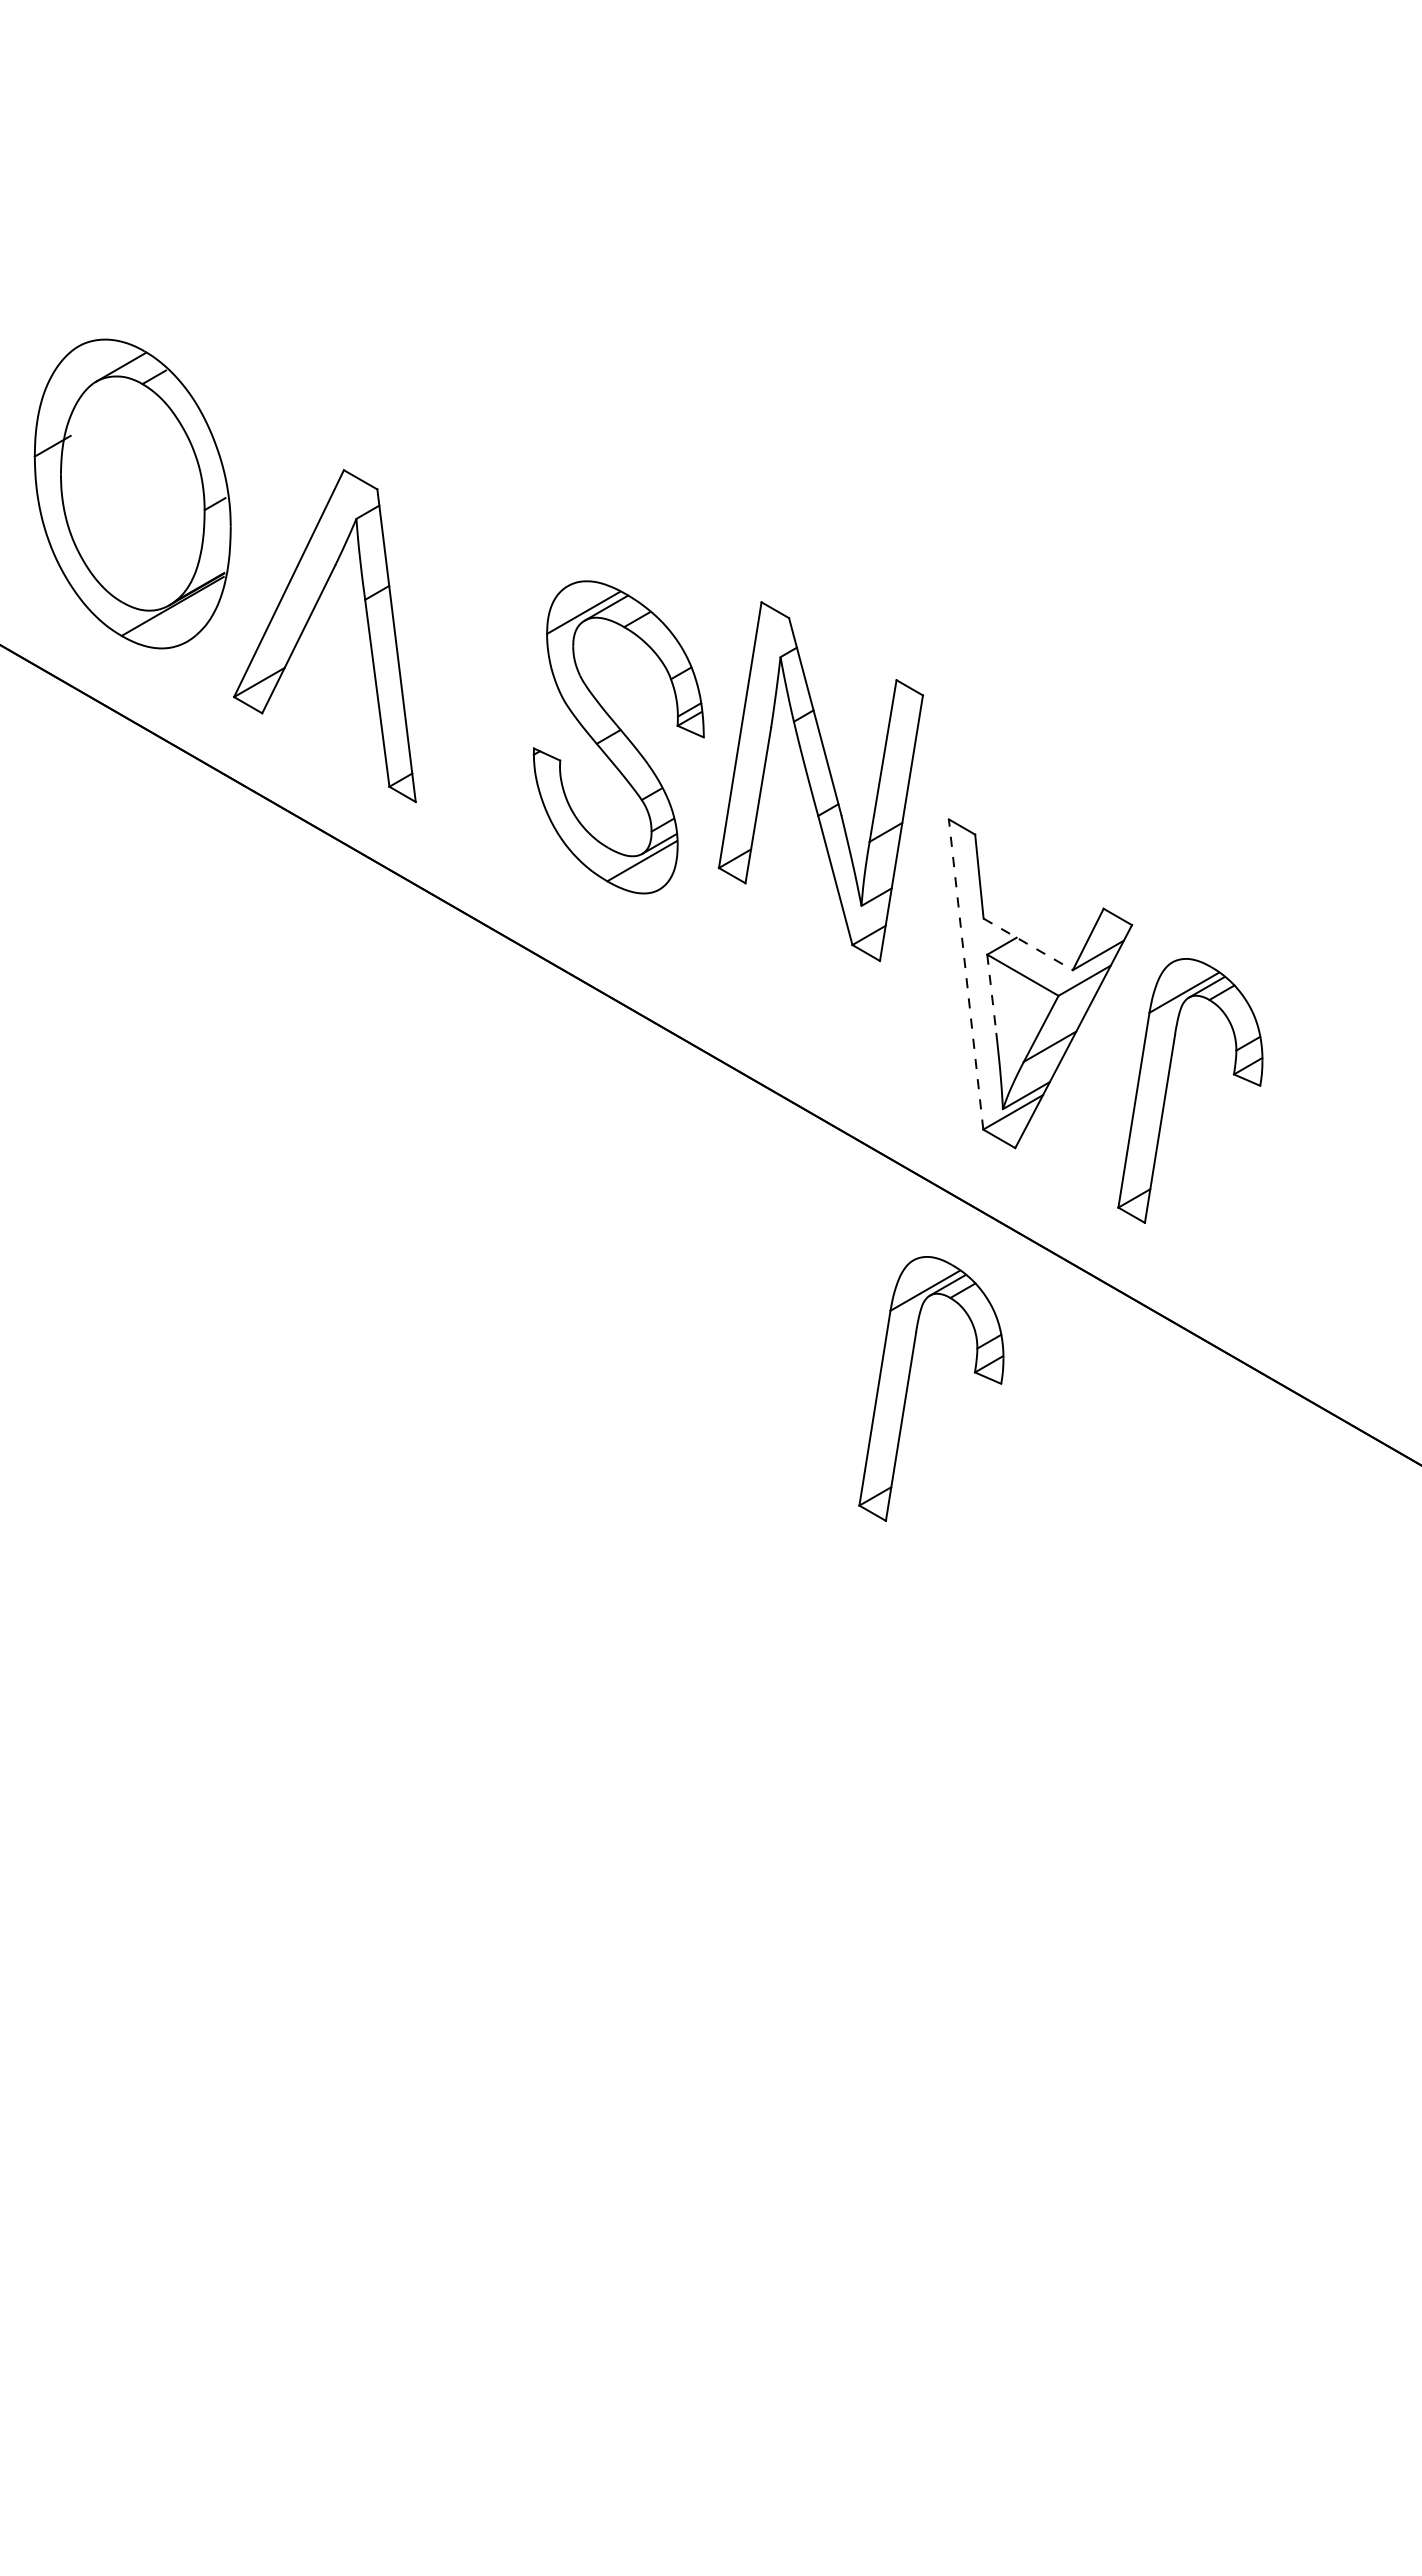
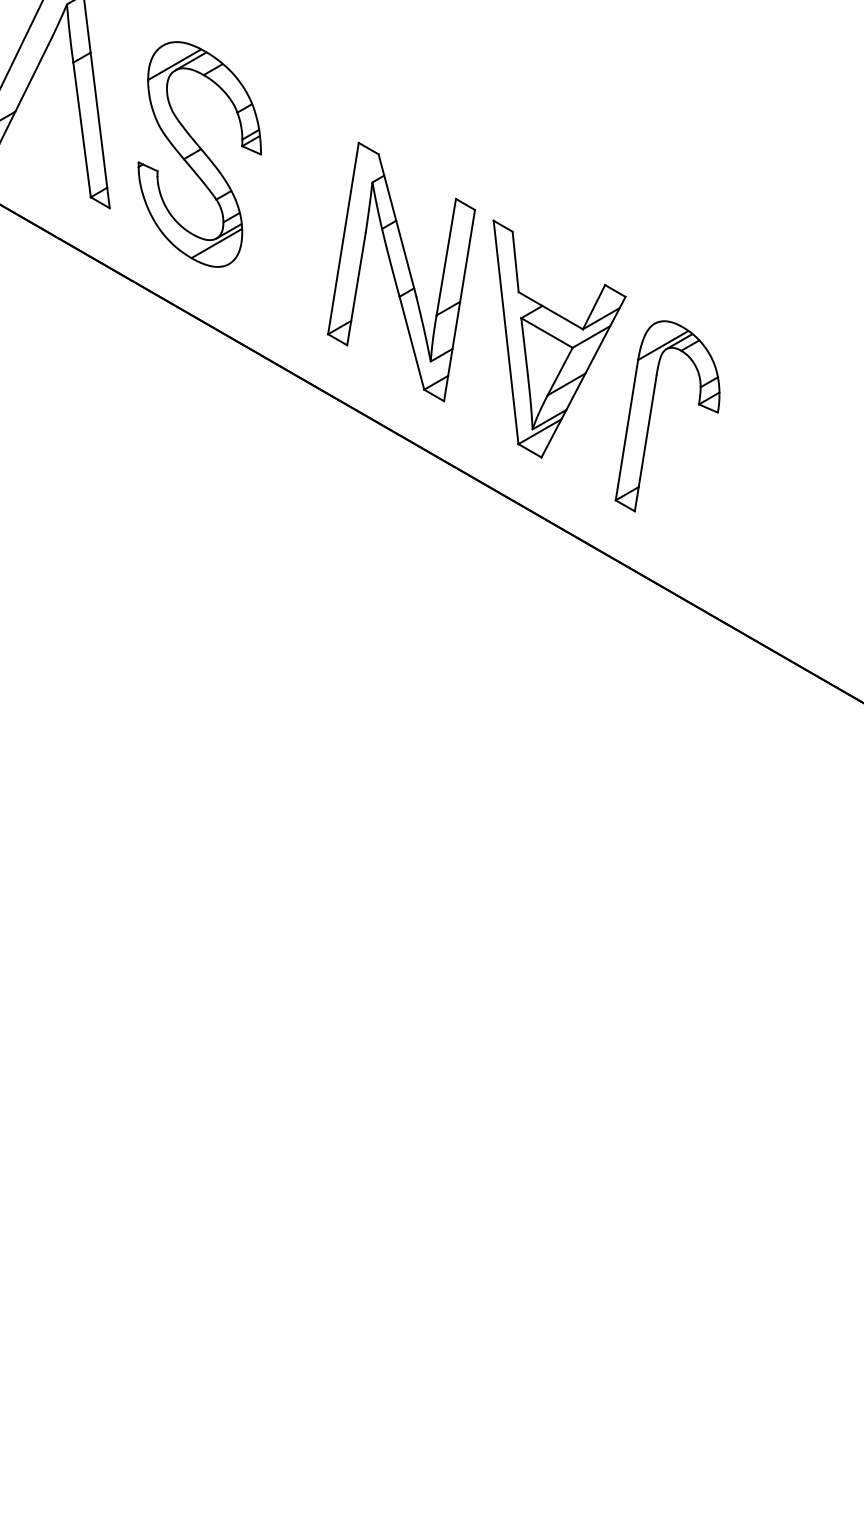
part: (618, 737) -> (199, 154), moved
part: (820, 781) -> (401, 271), moved
line: (1028, 944) -> (551, 310), dashed -> solid
line: (966, 974) -> (506, 332), dashed -> solid
line: (991, 994) -> (524, 346), dashed -> solid
part: (908, 1388) -> (464, 630), removed

